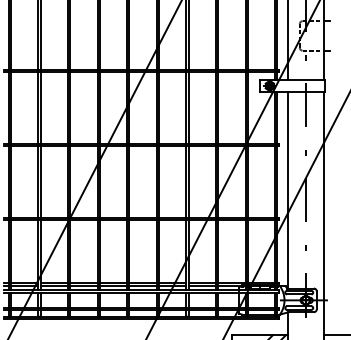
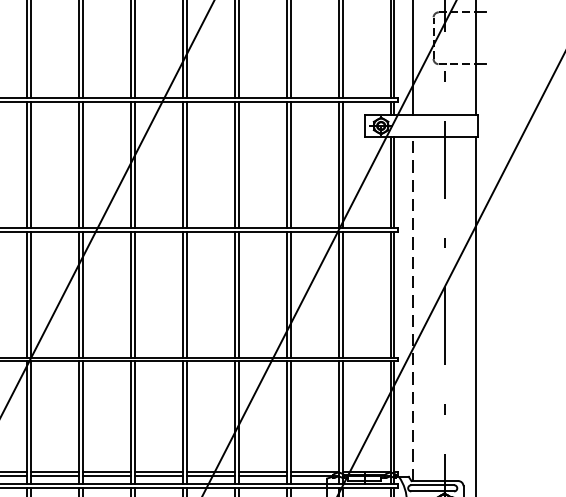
line: (288, 189) -> (413, 307), solid -> dashed

